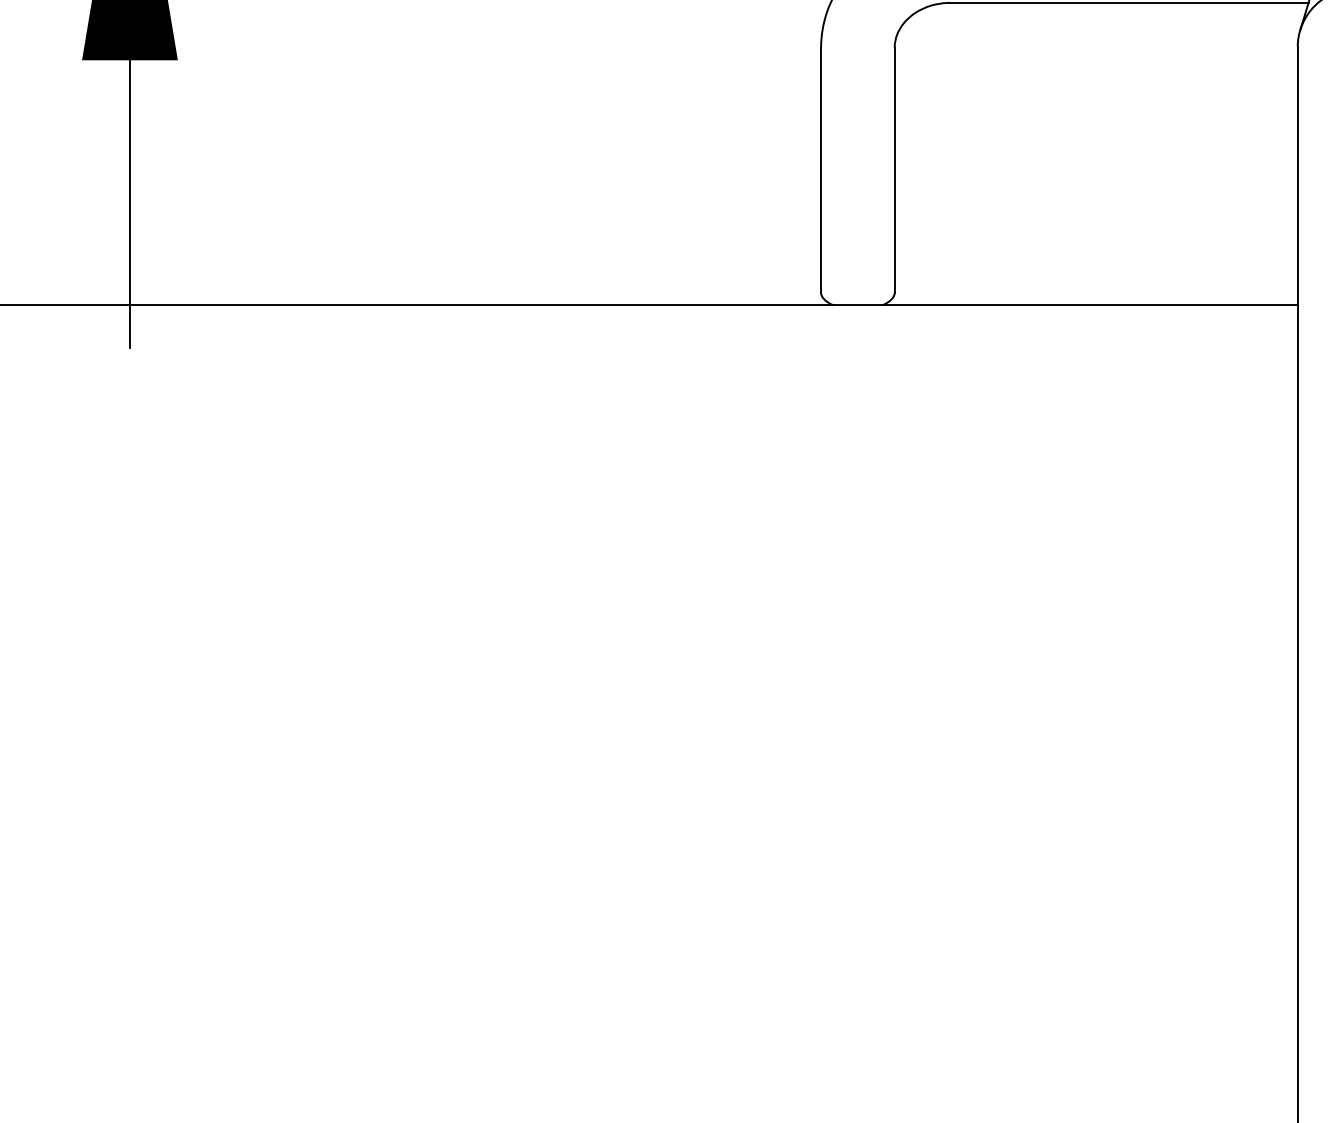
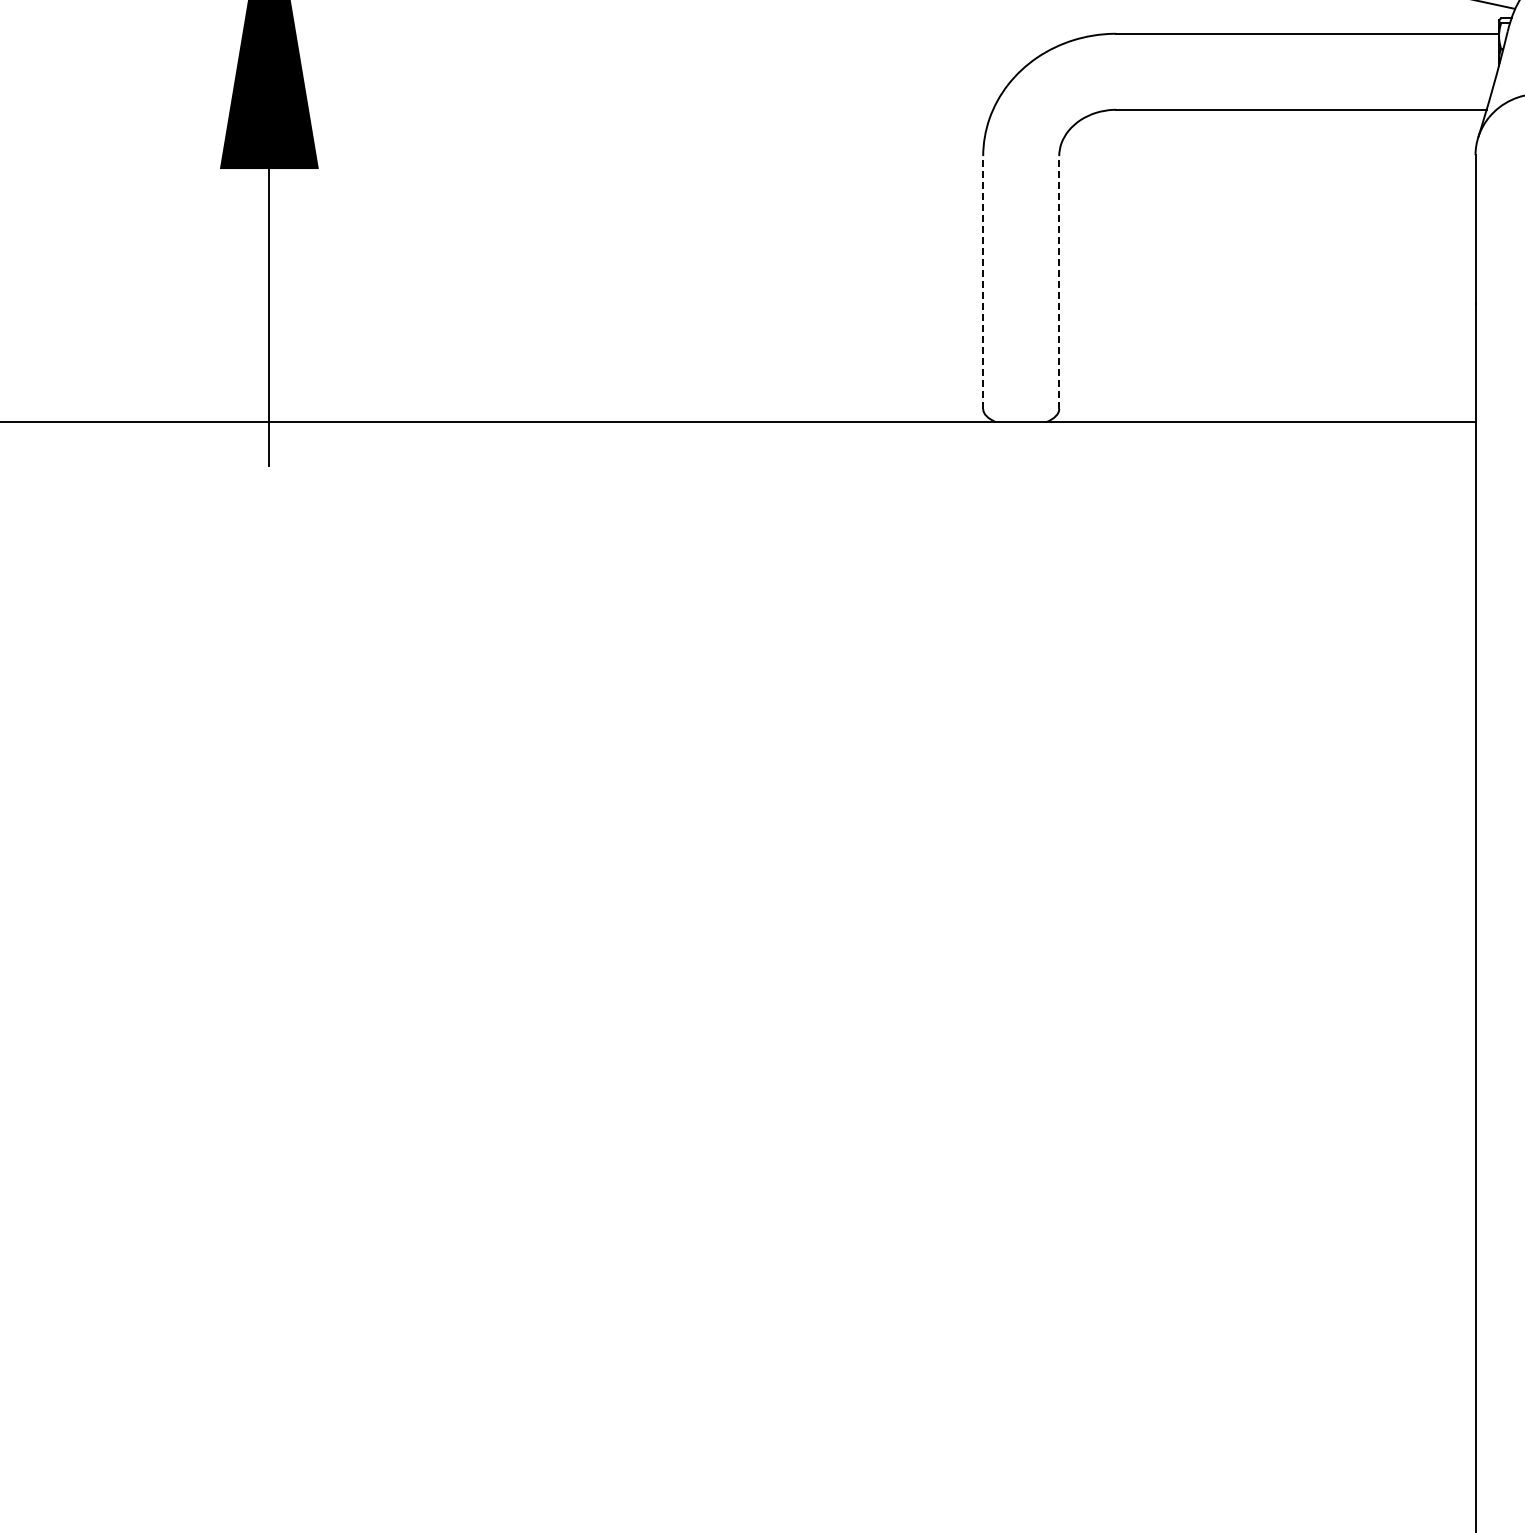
line: (821, 170) -> (983, 282), solid -> dashed
line: (894, 170) -> (1059, 282), solid -> dashed

